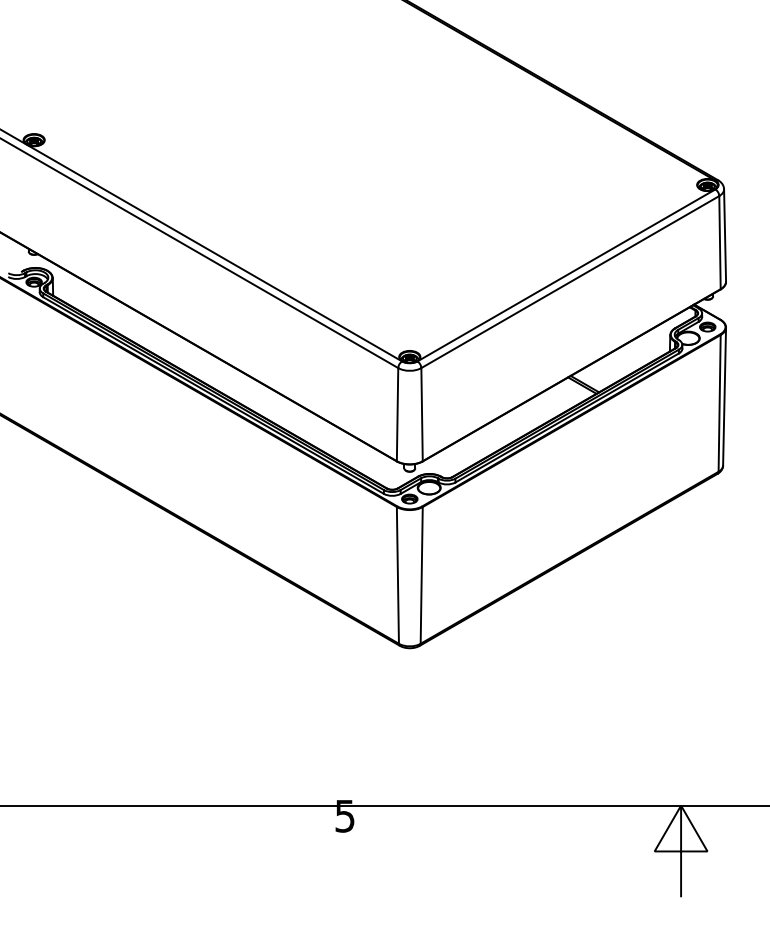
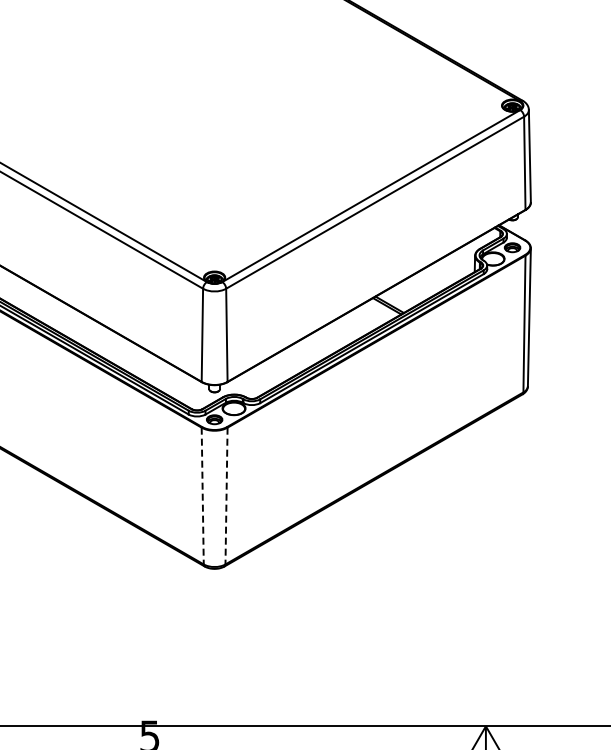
line: (397, 575) -> (202, 496), solid -> dashed
line: (421, 575) -> (226, 496), solid -> dashed

